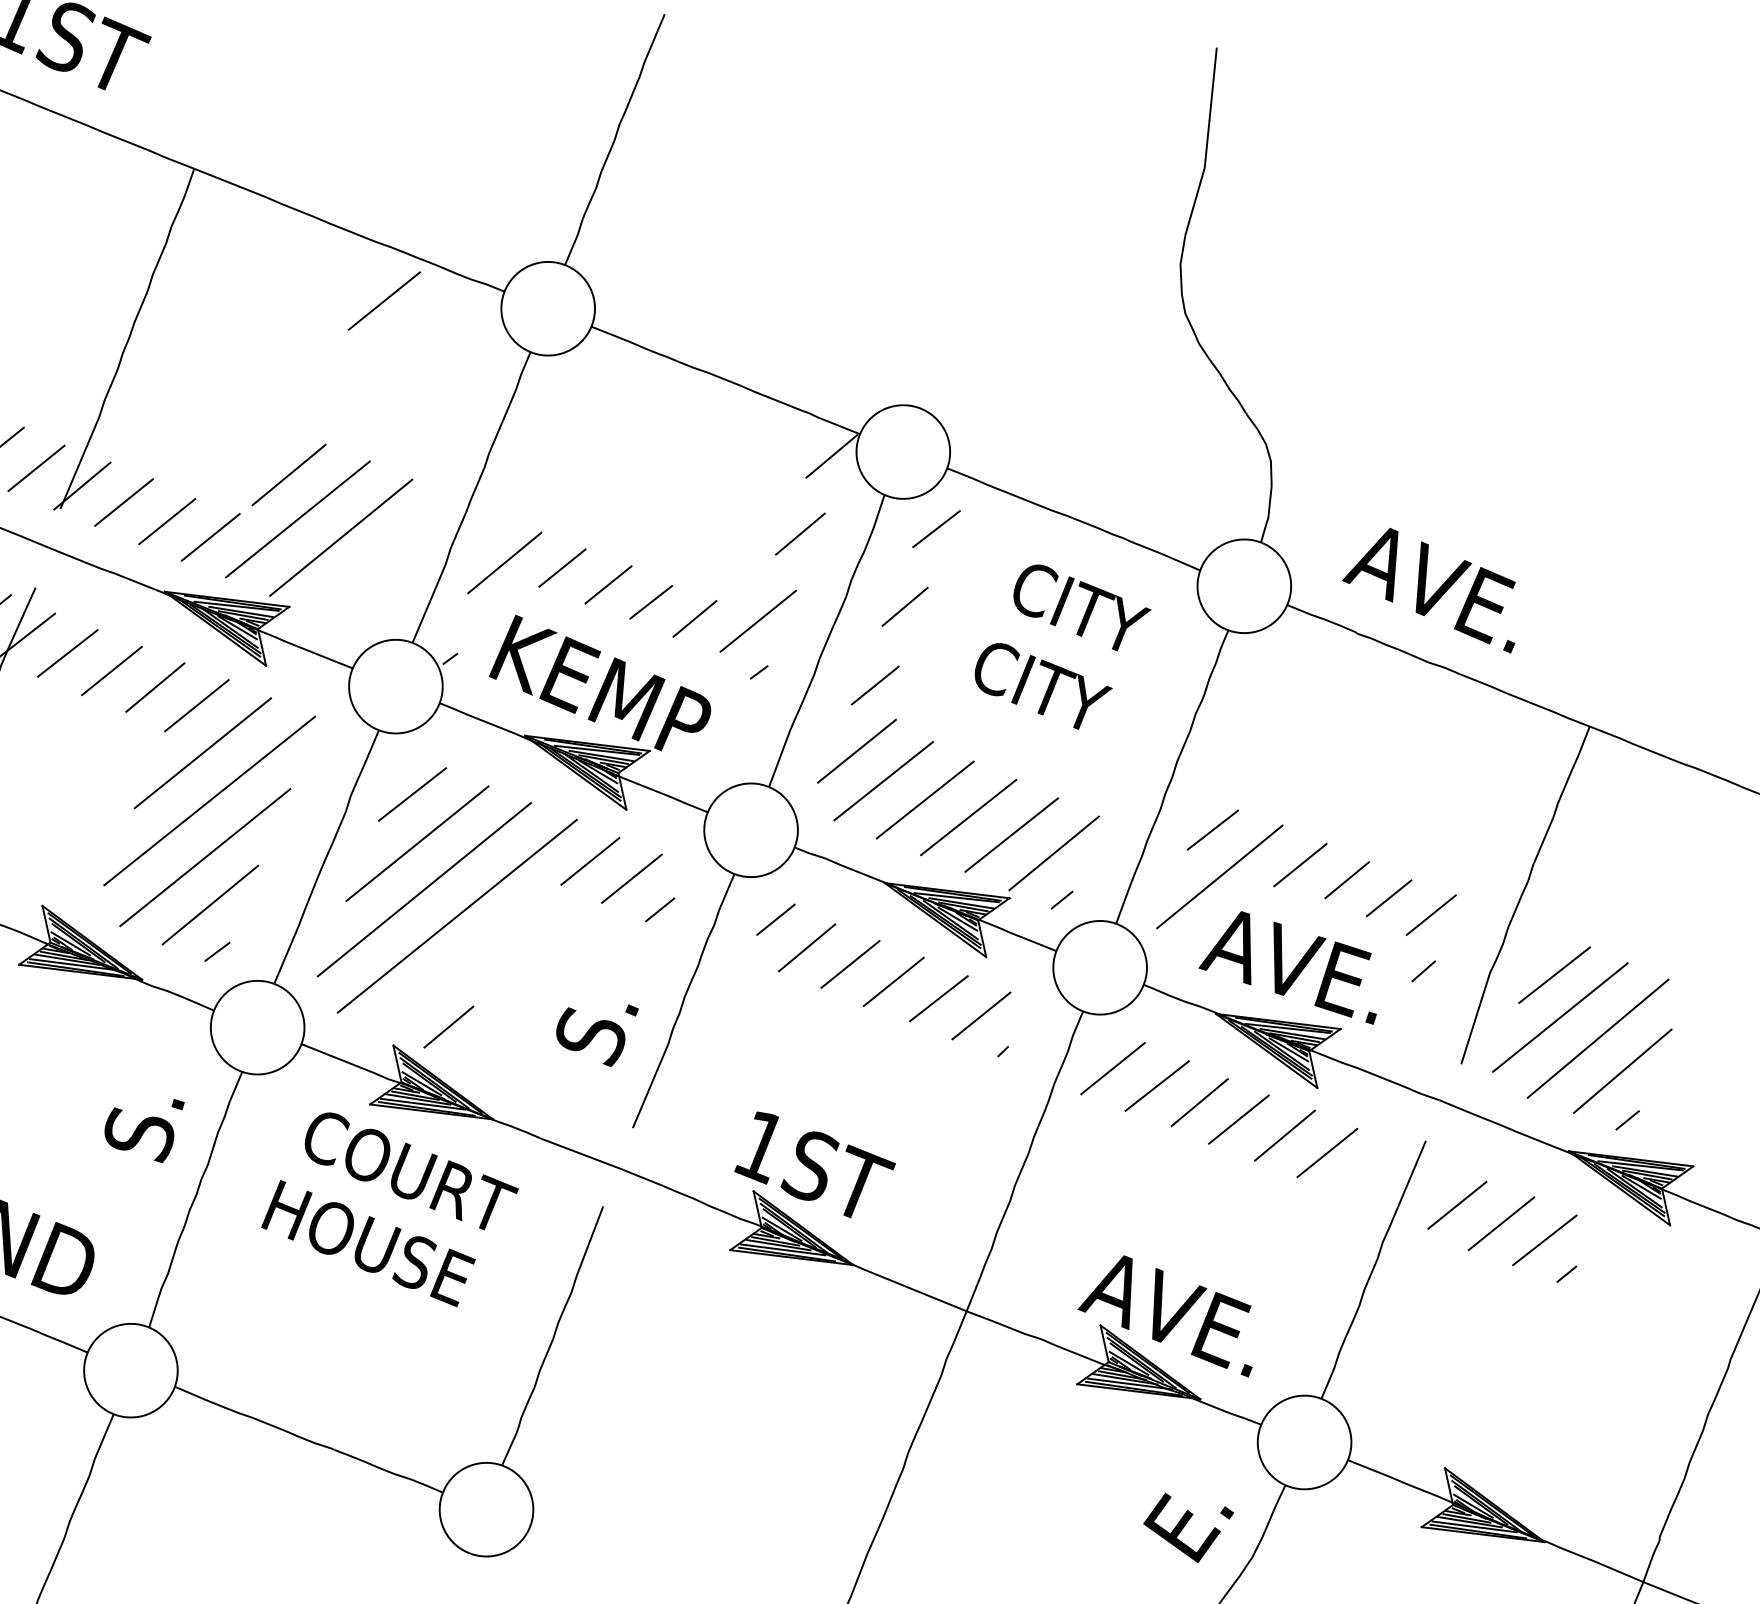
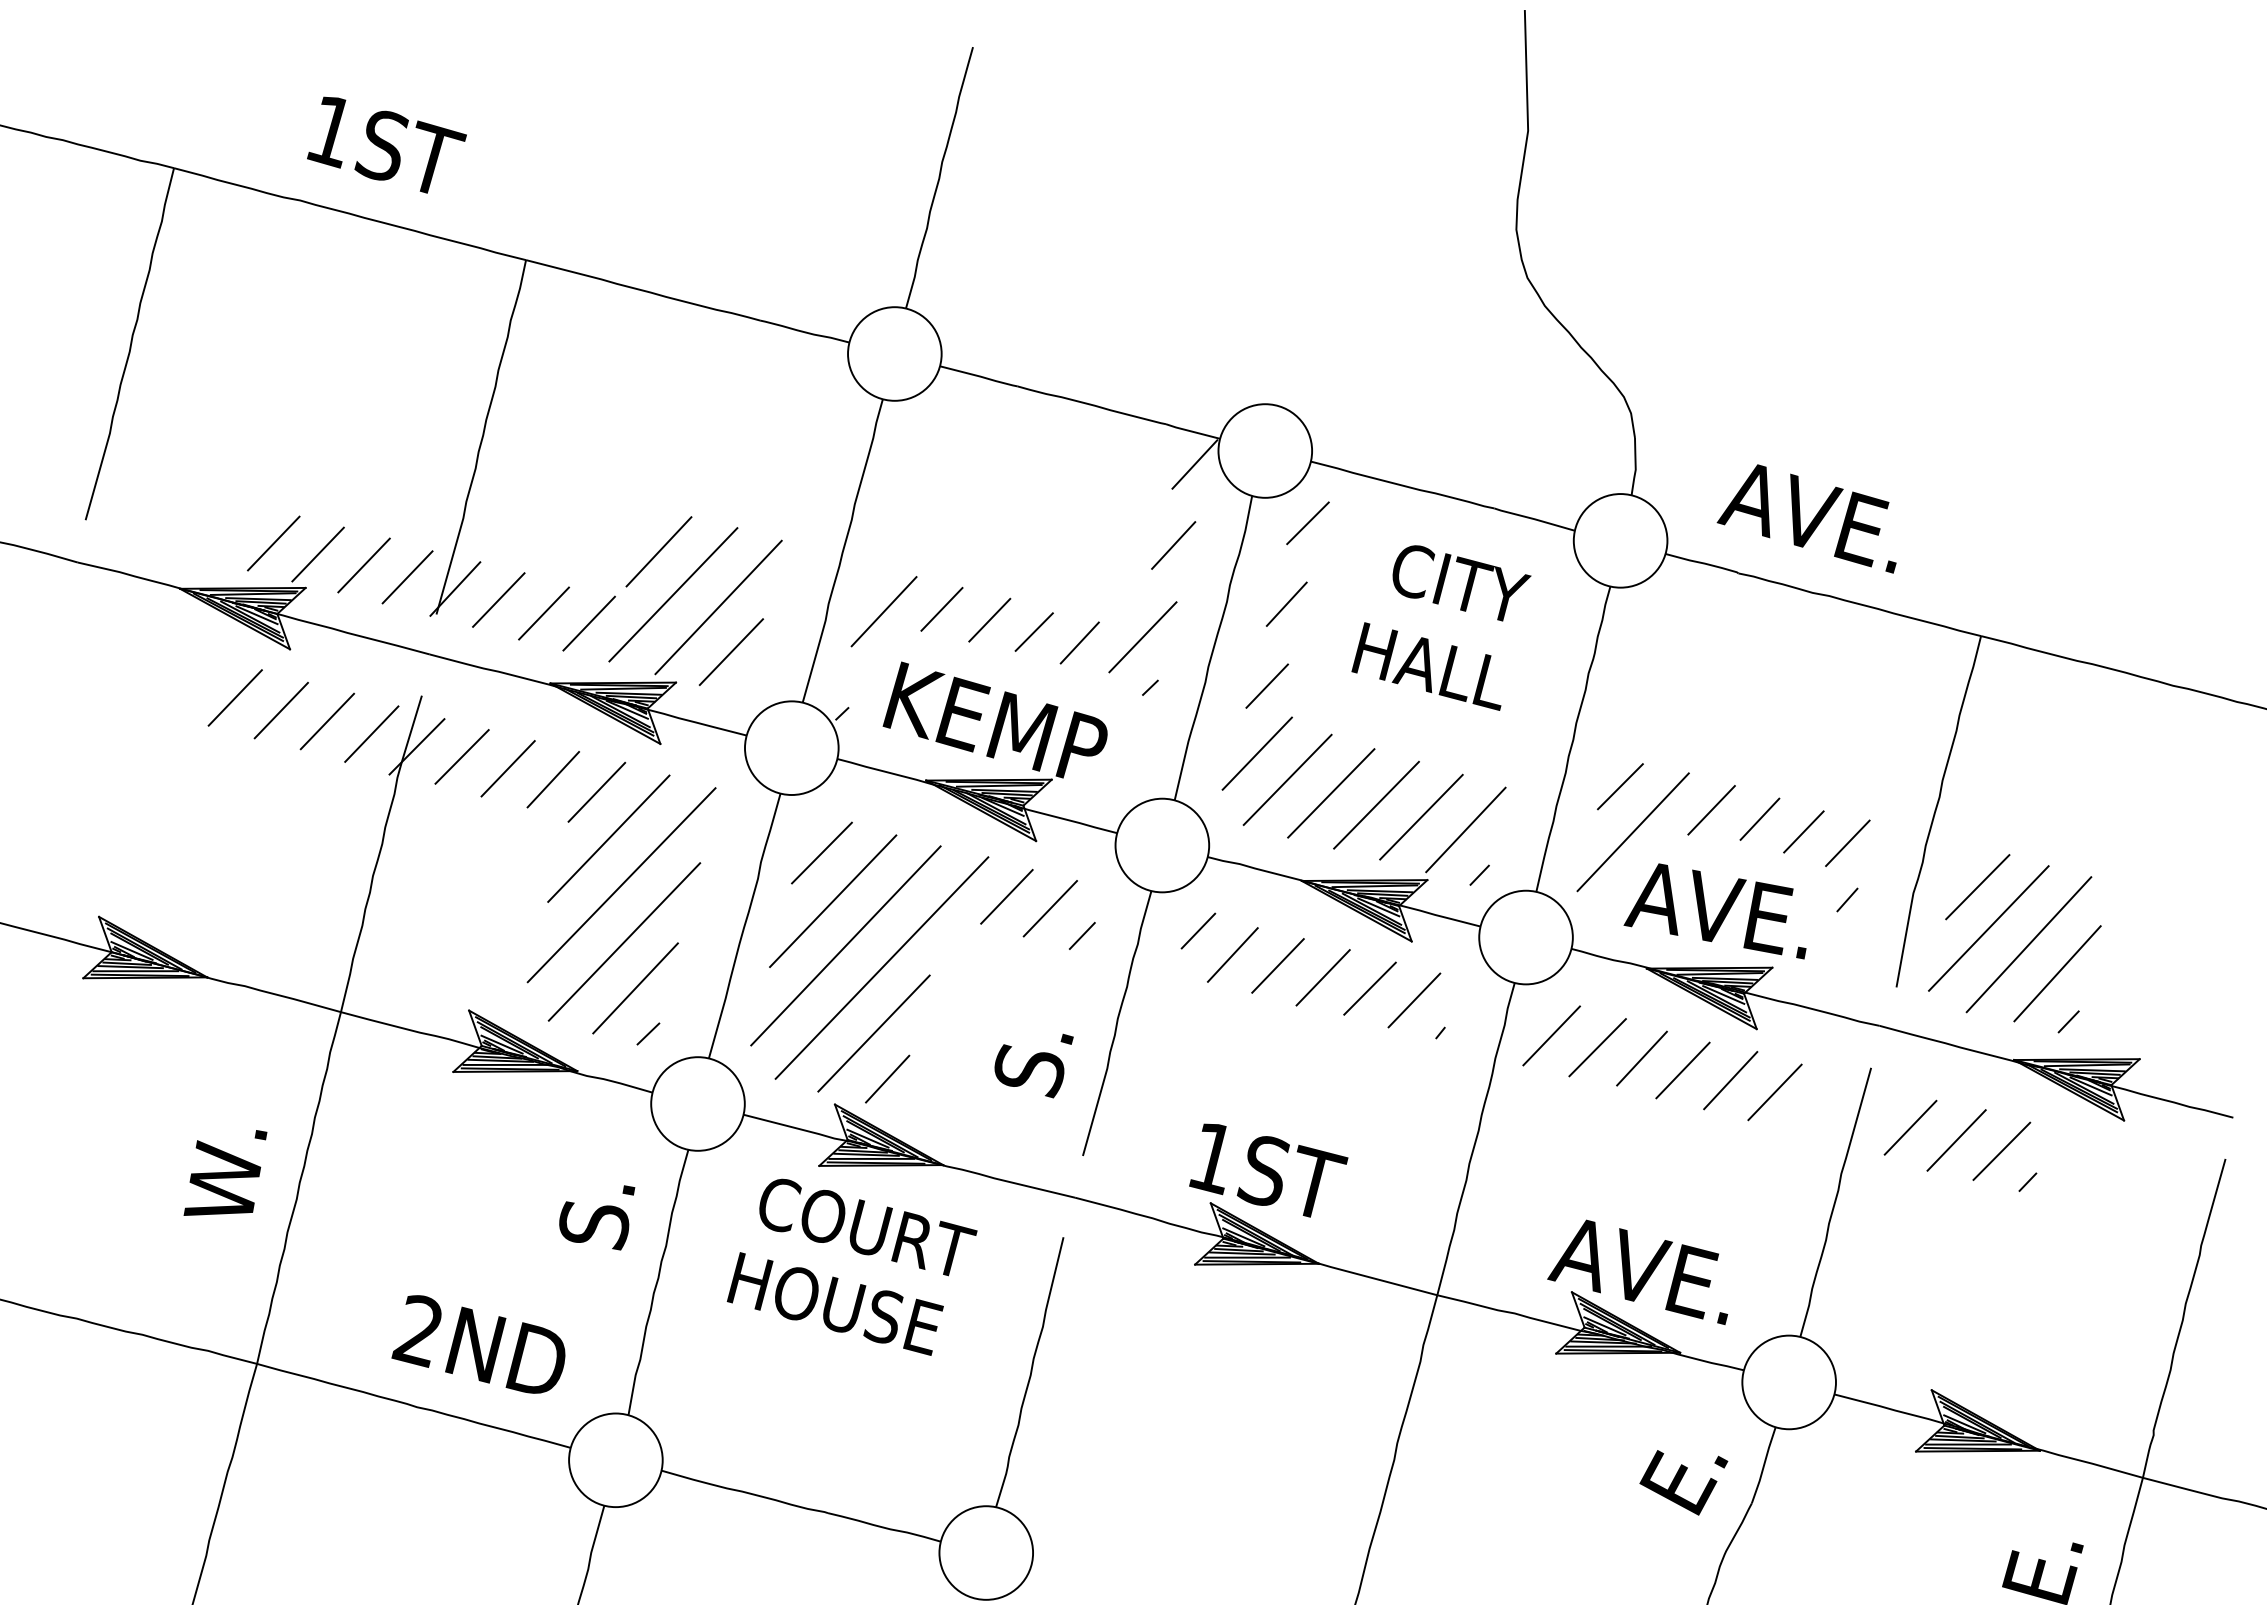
line: (384, 300) -> (731, 651), moved
text: (1036, 686) -> (1427, 666), CITY -> HALL
line: (440, 980) -> (873, 1033), added

